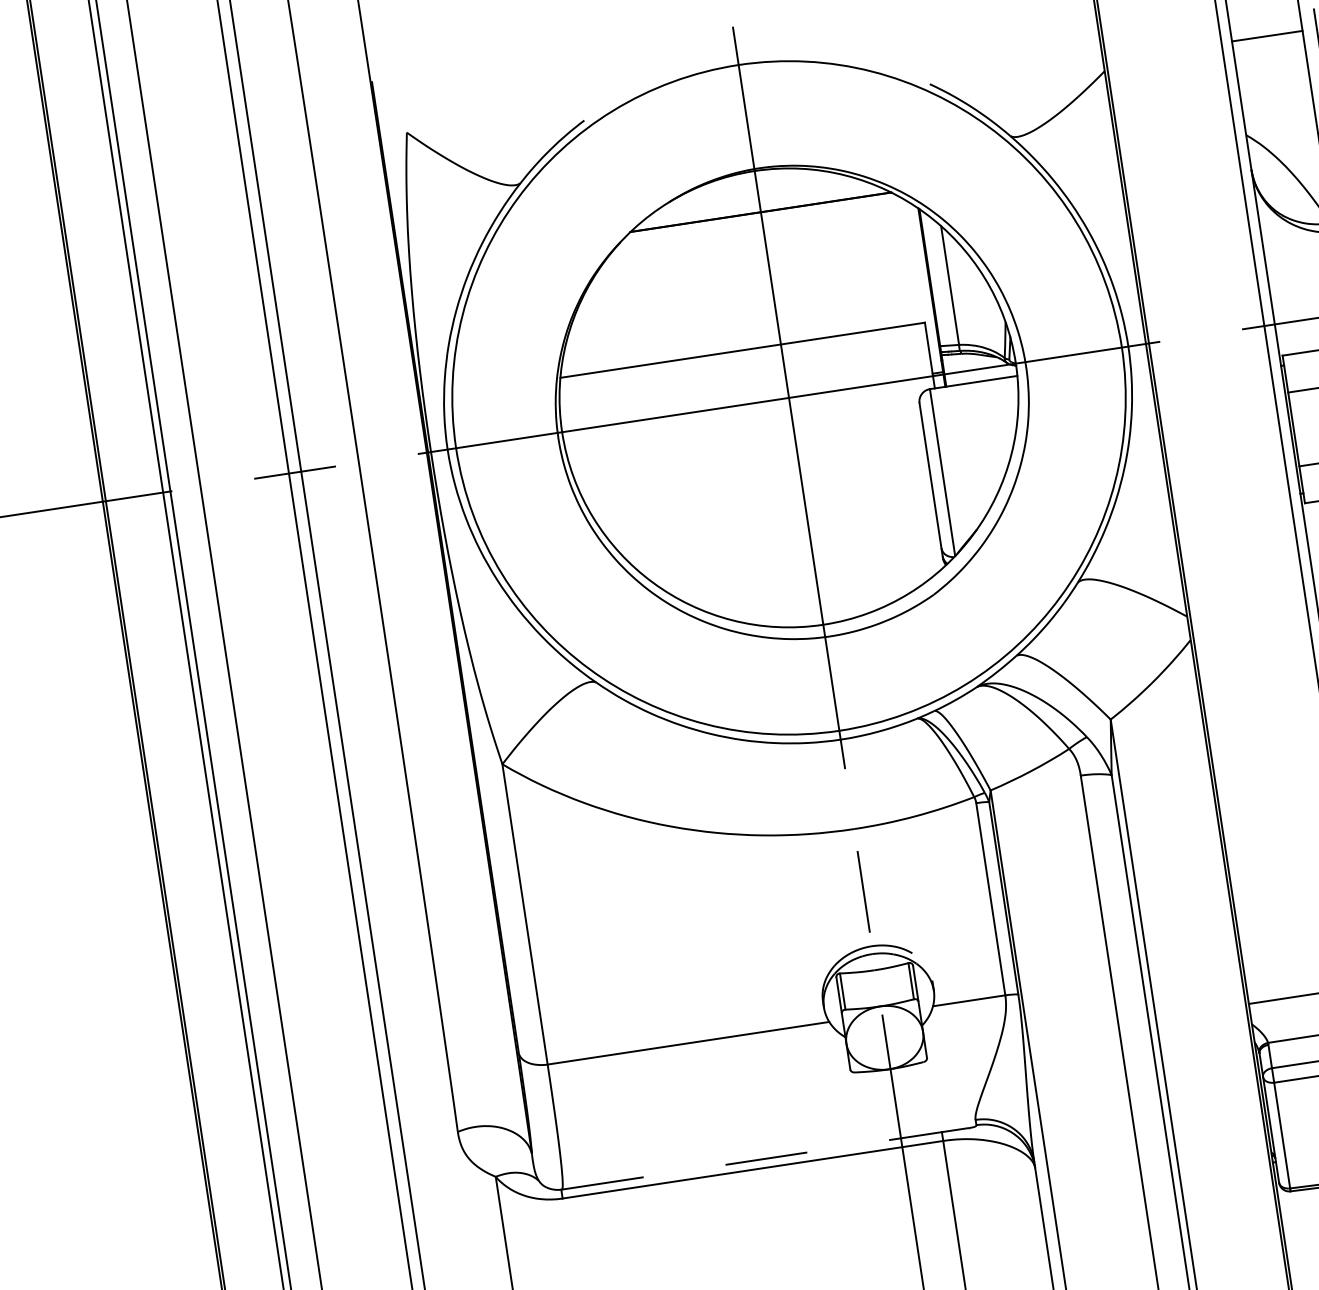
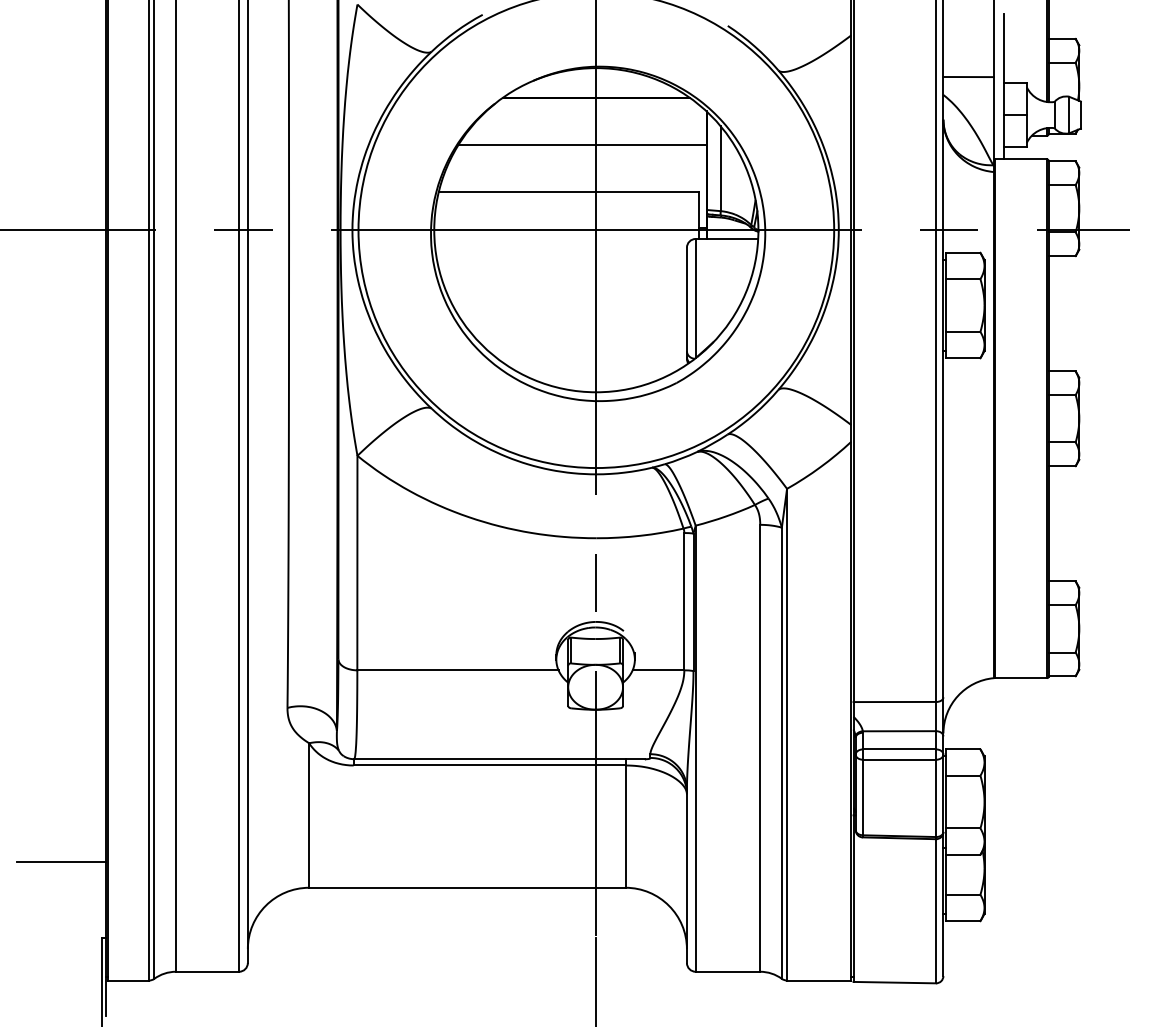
line: (1267, 36) -> (968, 77), moved
line: (751, 280) -> (582, 144), added
line: (765, 1159) -> (499, 759), dashed -> solid

